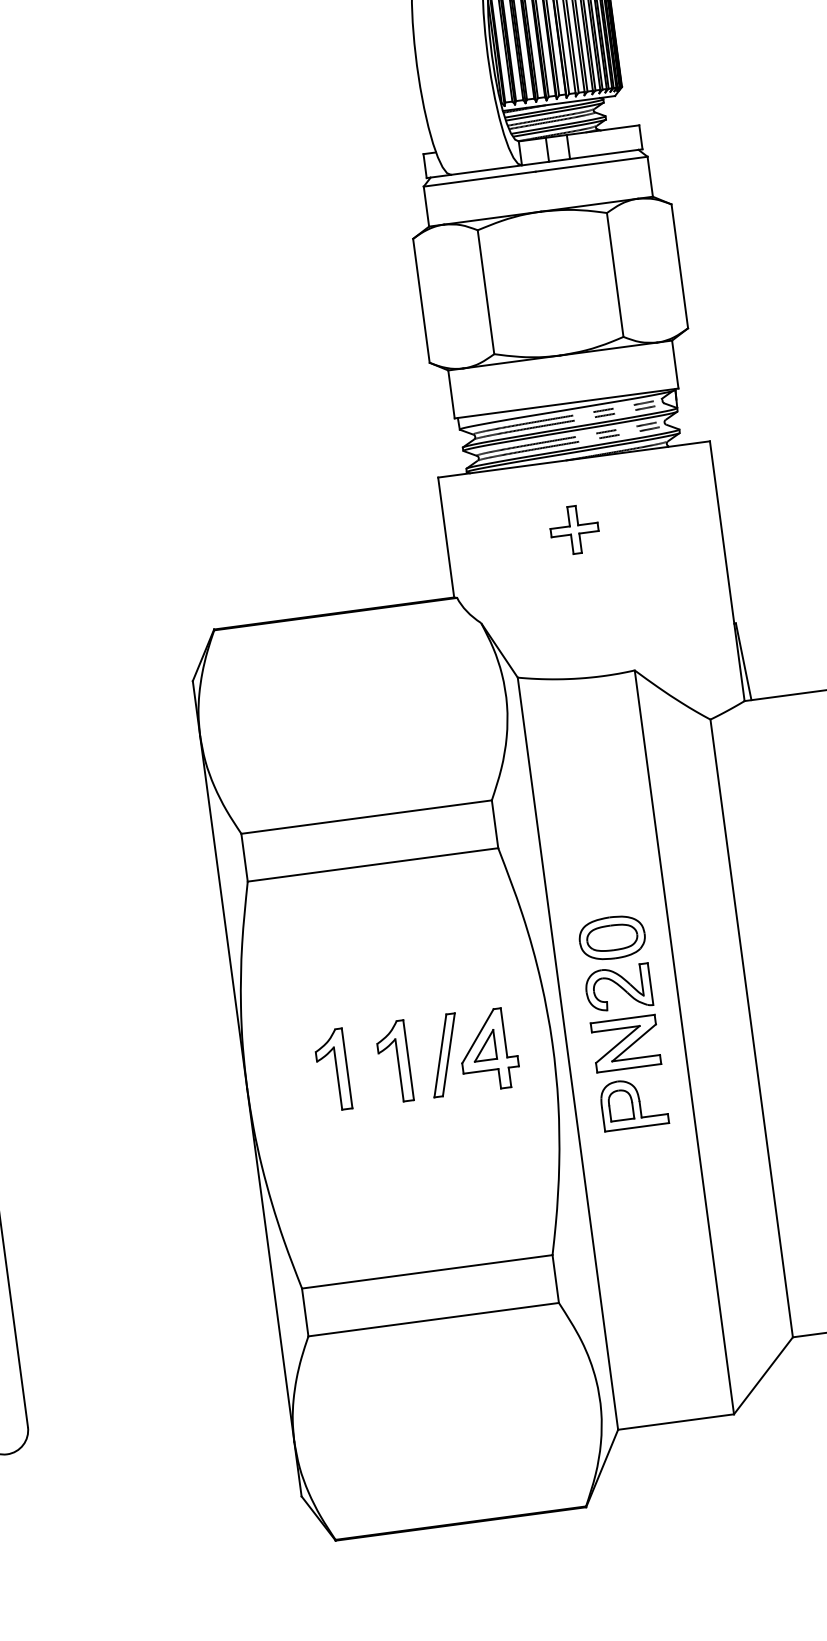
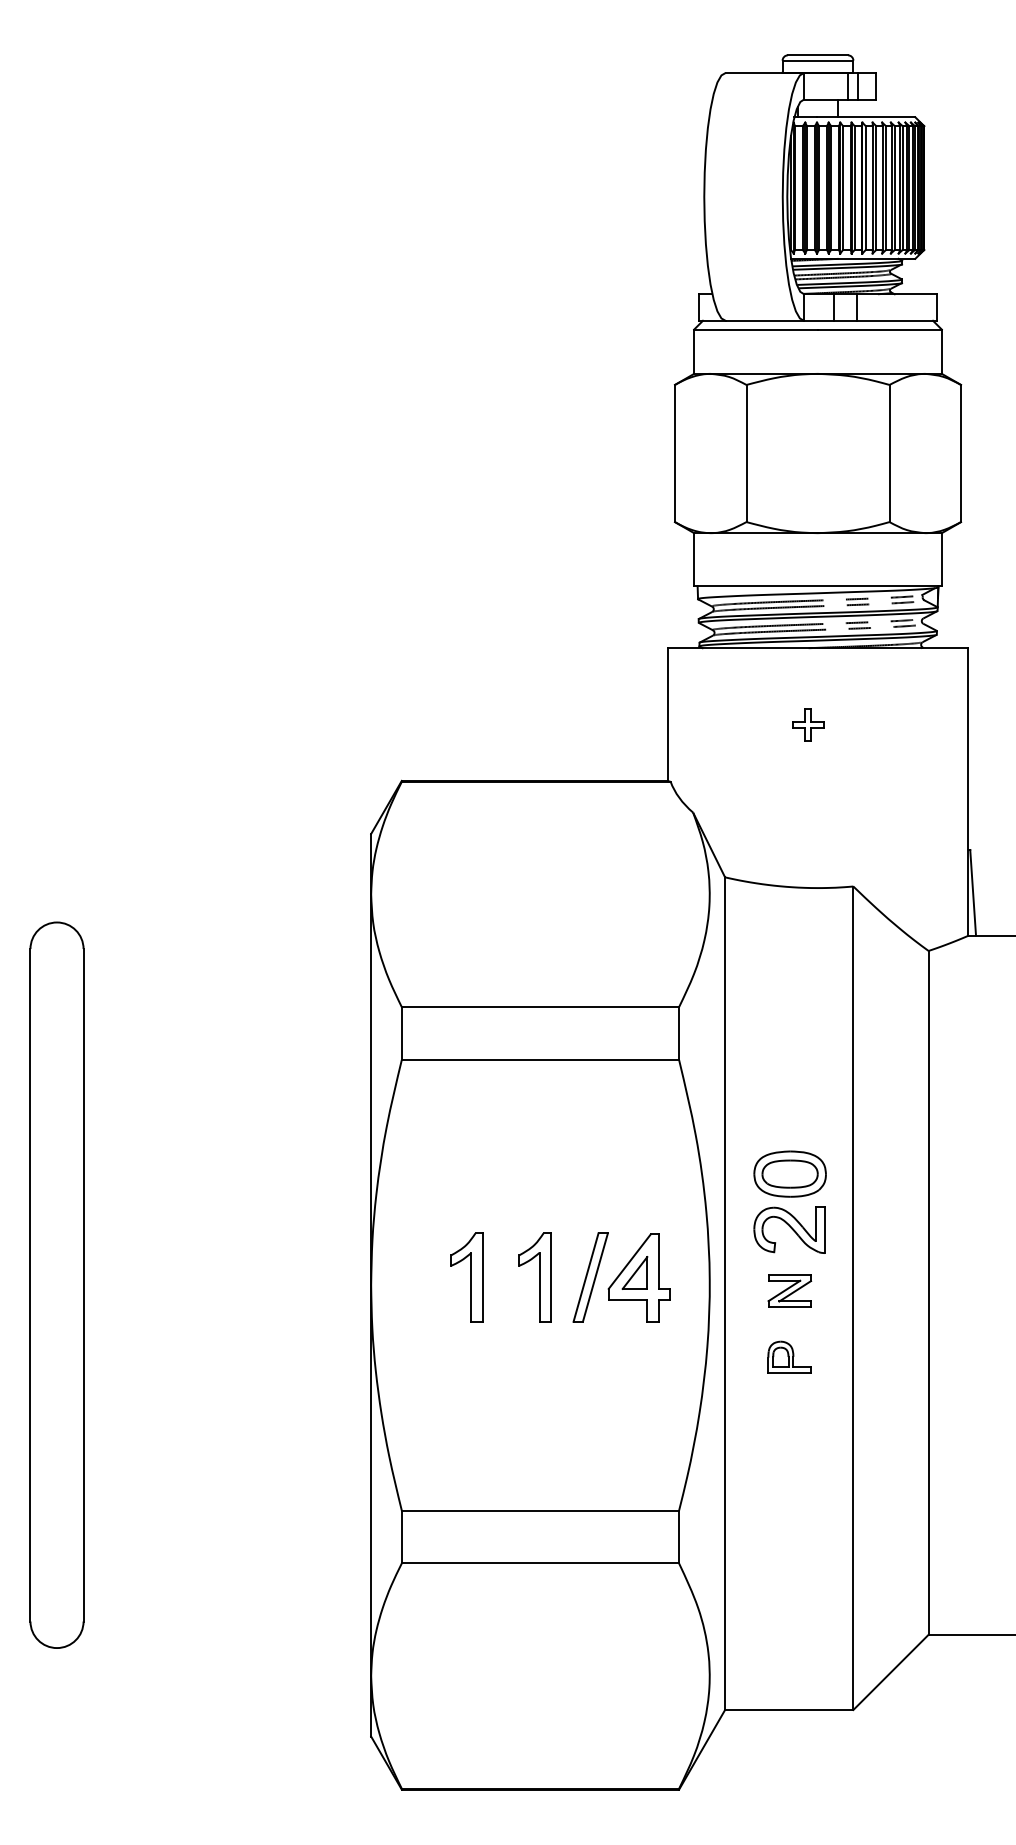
part: (573, 529) -> (807, 724), size x0.6
part: (625, 1043) -> (789, 1290), size x0.6
part: (633, 1103) -> (789, 1357), size x0.6

